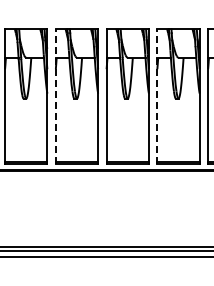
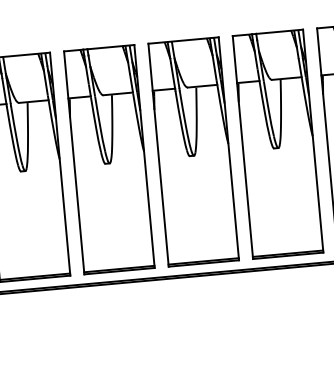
line: (55, 95) -> (73, 161), dashed -> solid
line: (157, 95) -> (242, 145), dashed -> solid

